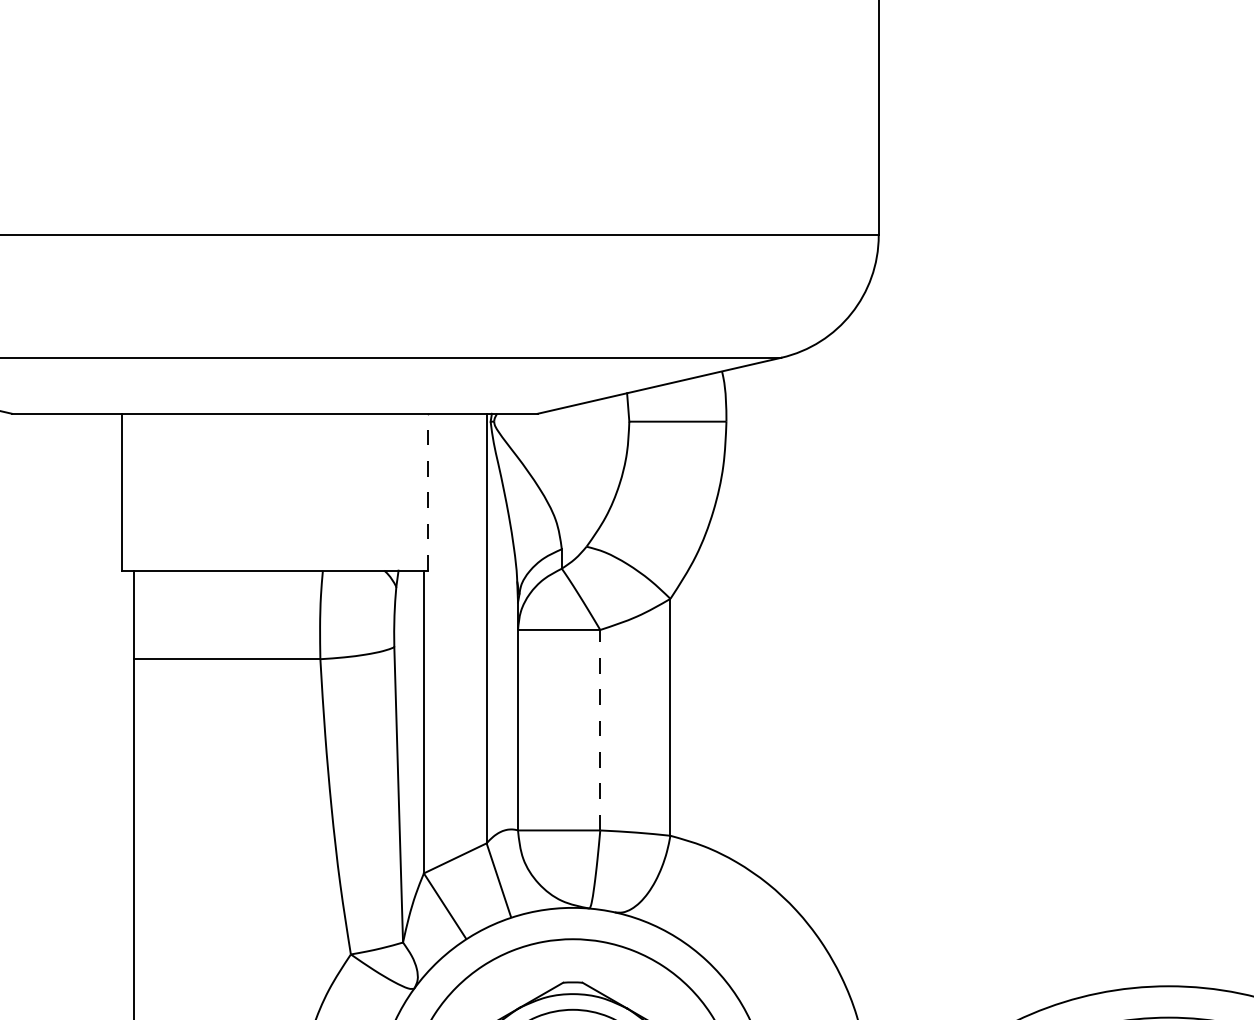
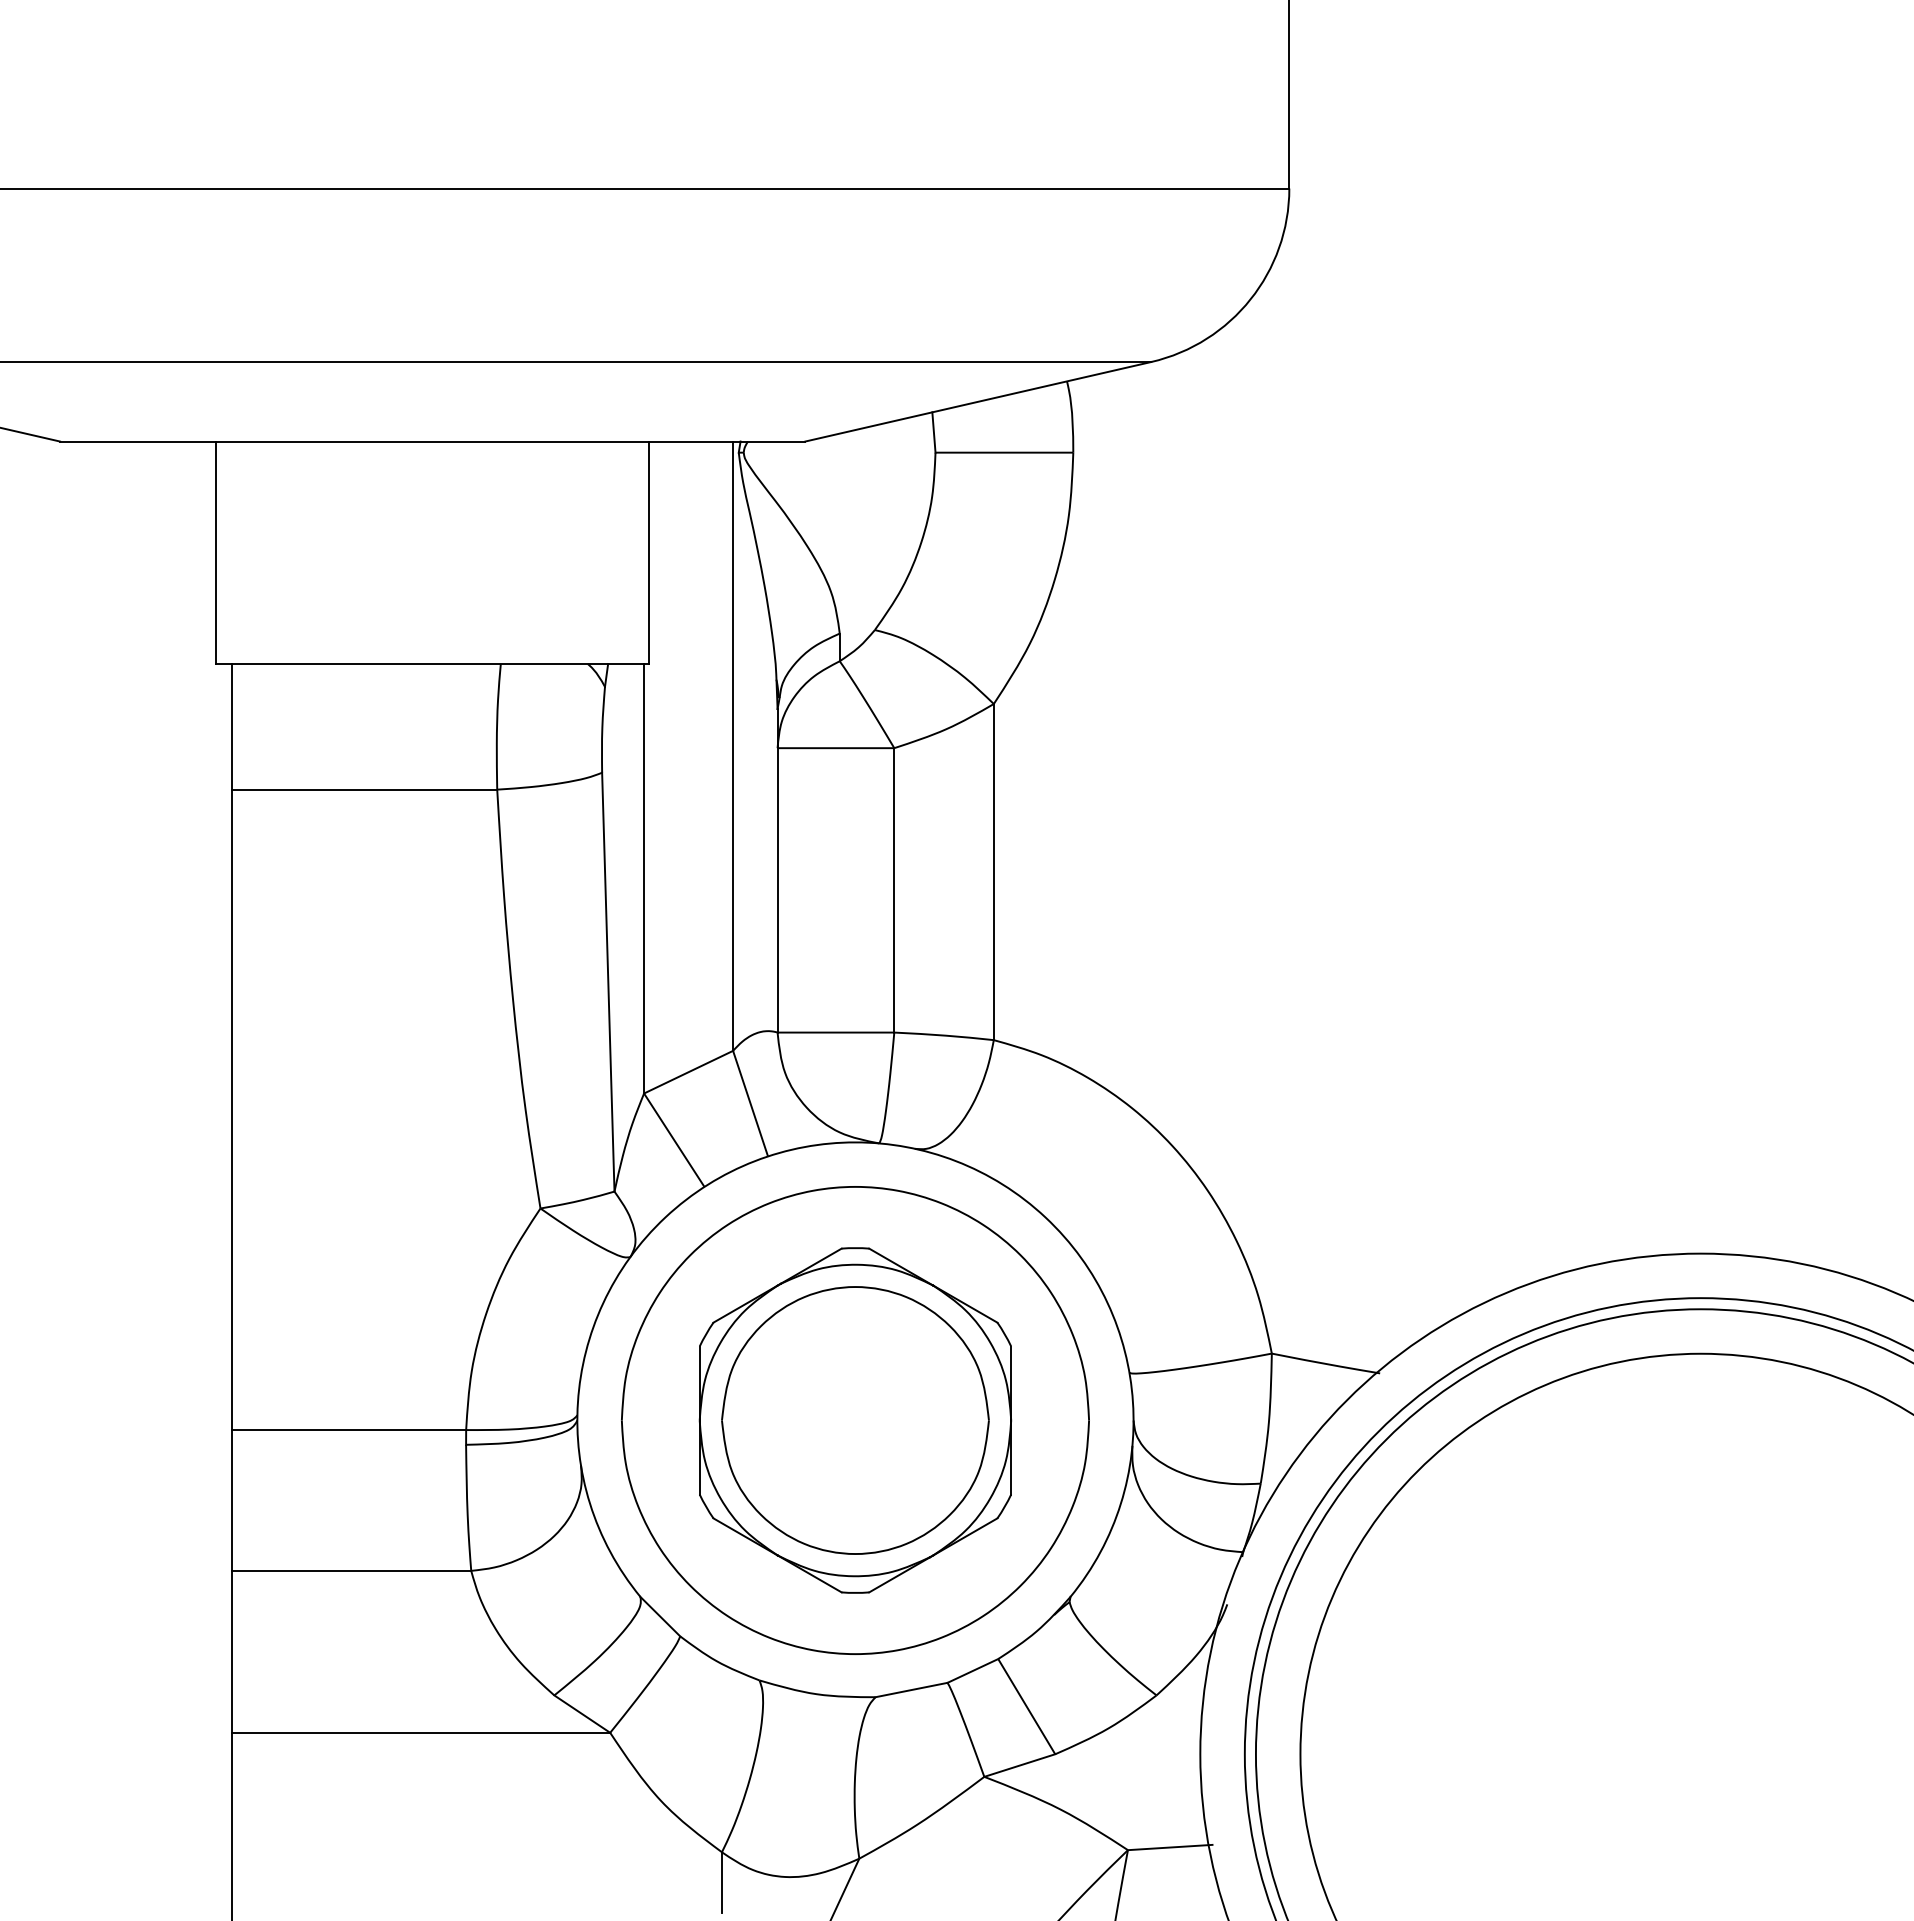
line: (427, 492) -> (649, 552), dashed -> solid
line: (600, 729) -> (894, 889), dashed -> solid

